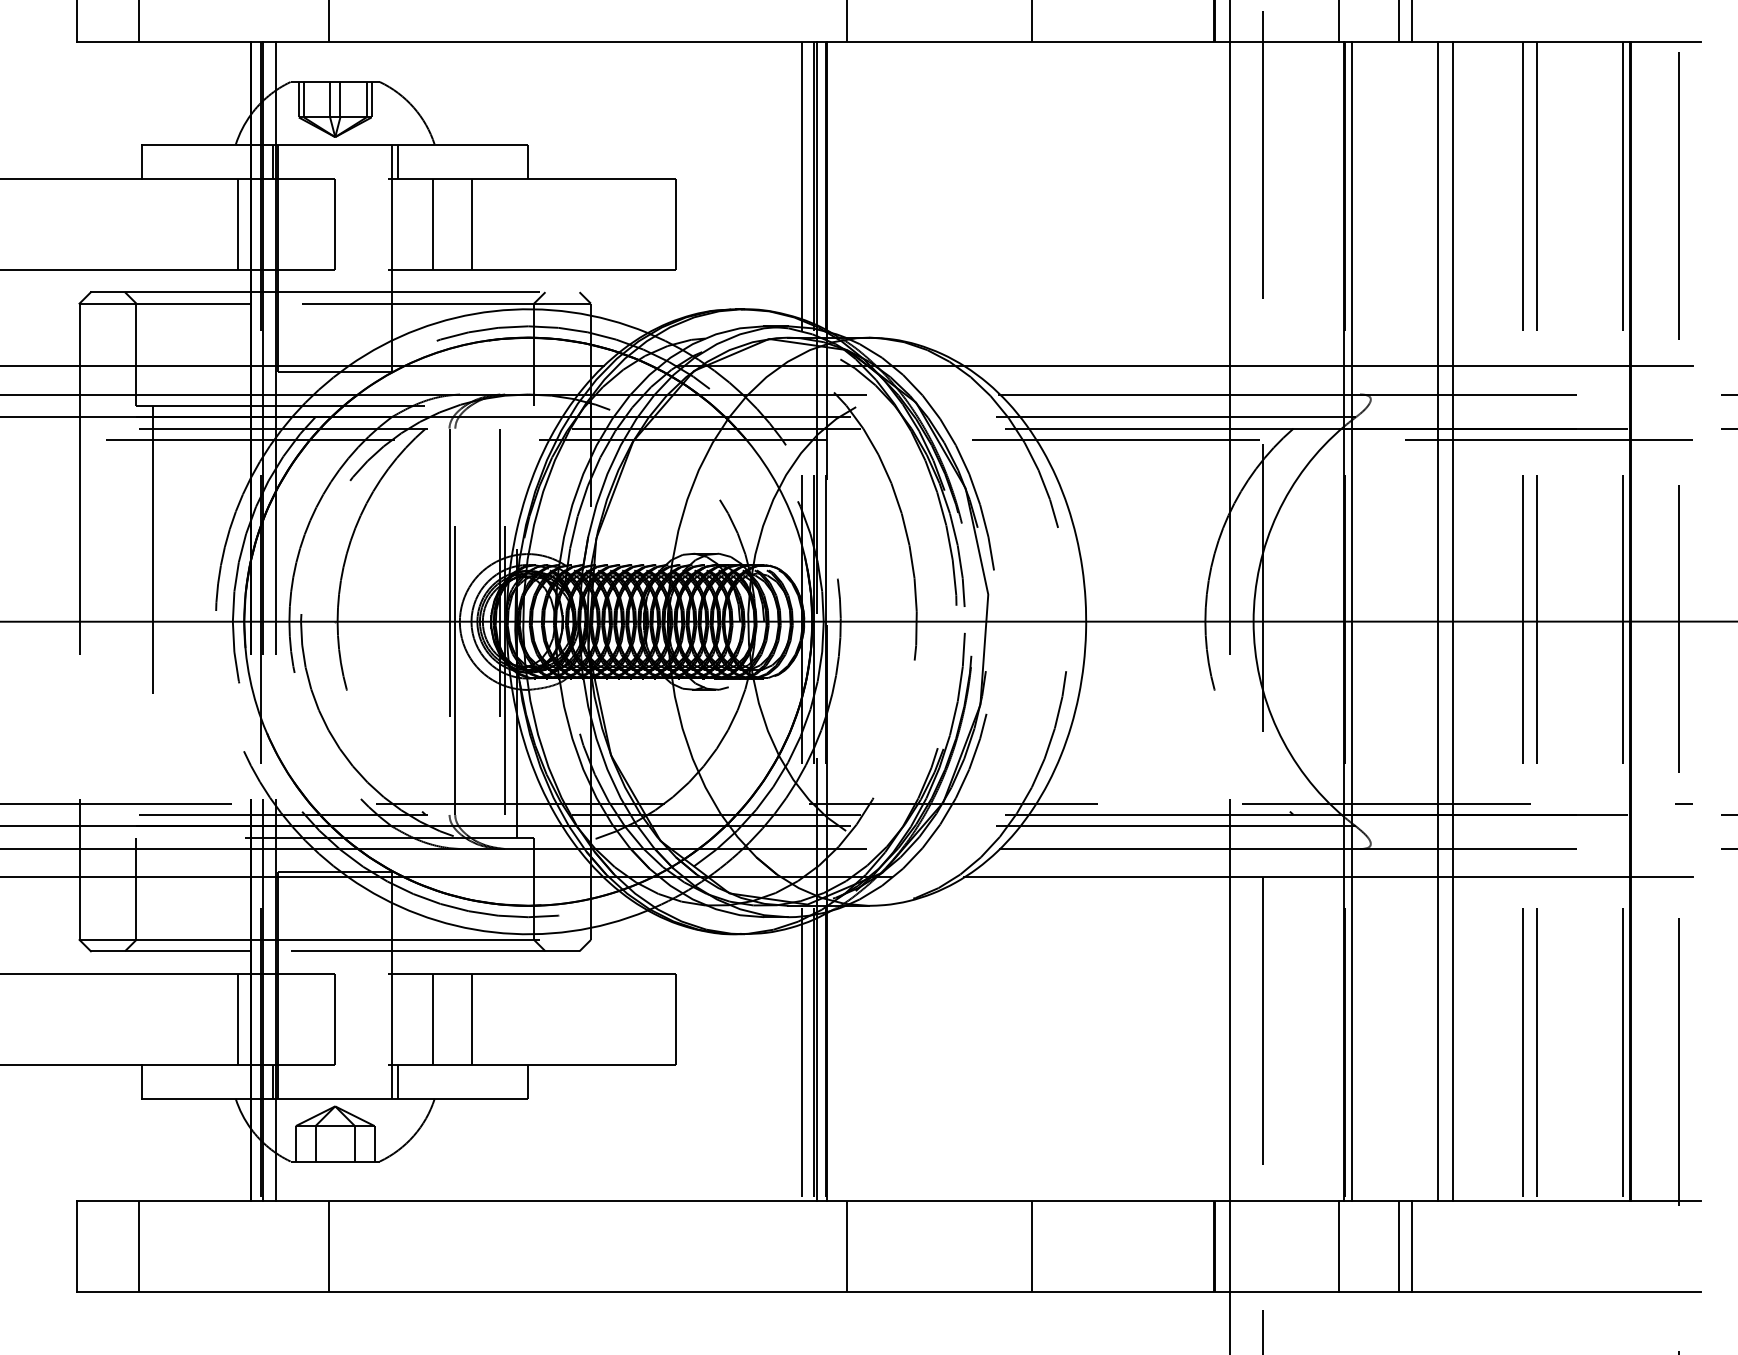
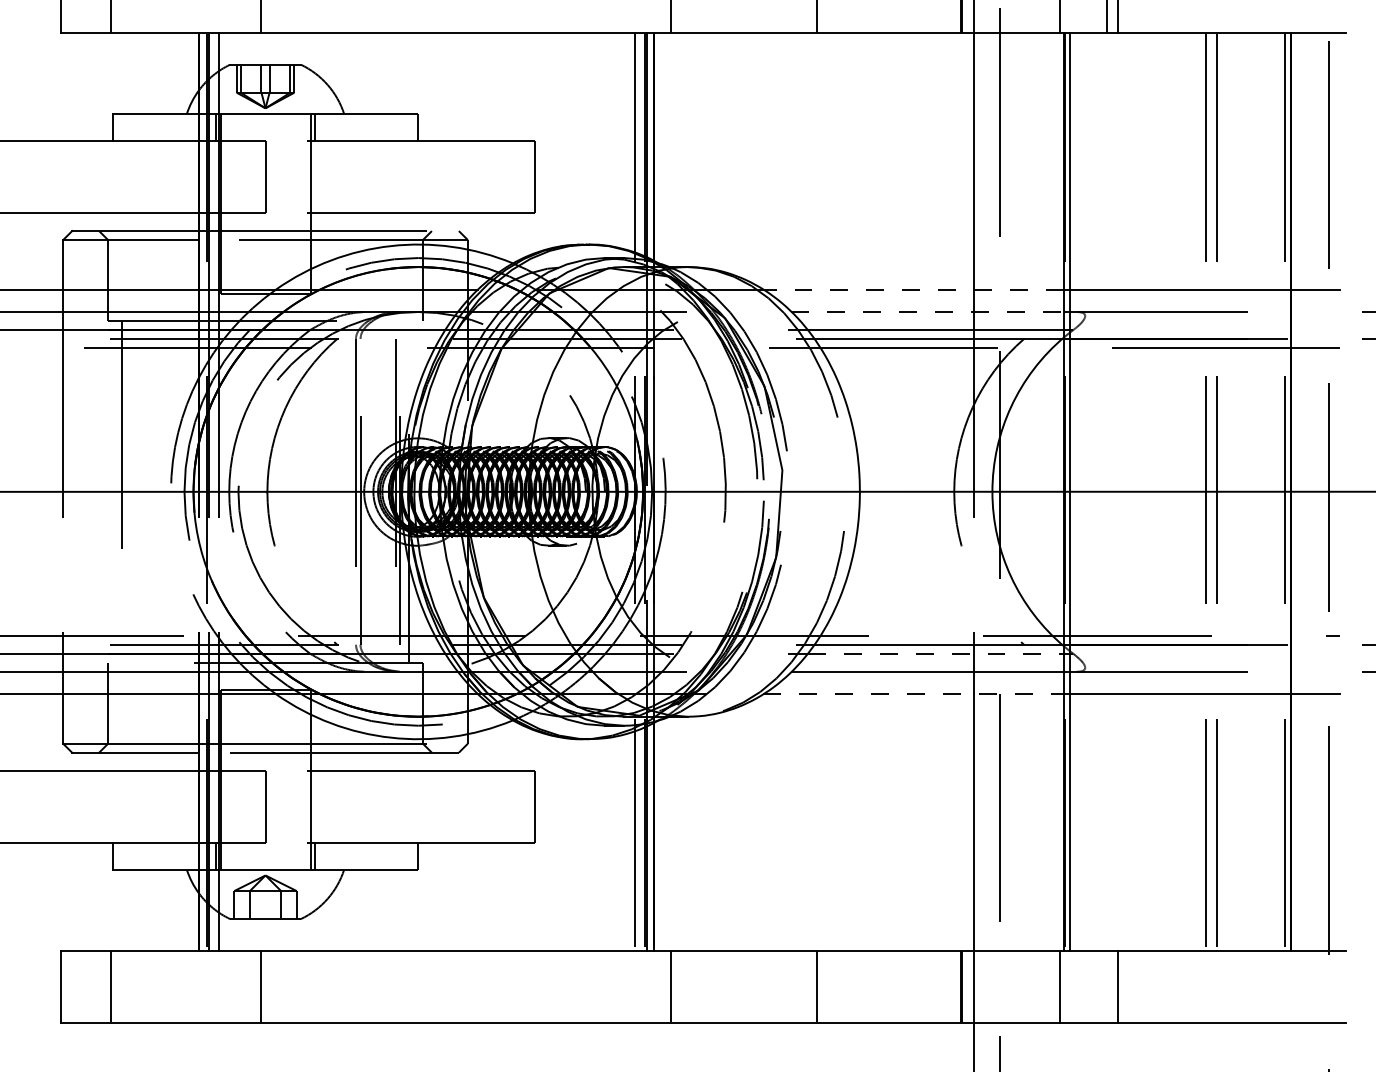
line: (237, 223) -> (188, 176), removed
line: (432, 223) -> (342, 176), removed
line: (471, 223) -> (373, 176), removed
line: (1153, 366) -> (913, 289), solid -> dashed
line: (1172, 394) -> (928, 312), solid -> dashed
line: (1438, 621) -> (1138, 491), removed
line: (1452, 621) -> (1149, 491), removed
line: (1182, 826) -> (936, 653), solid -> dashed
line: (1154, 877) -> (913, 694), solid -> dashed
line: (237, 1019) -> (188, 806), removed
line: (432, 1019) -> (342, 806), removed
line: (471, 1019) -> (373, 806), removed
line: (1398, 1246) -> (1107, 986), removed

